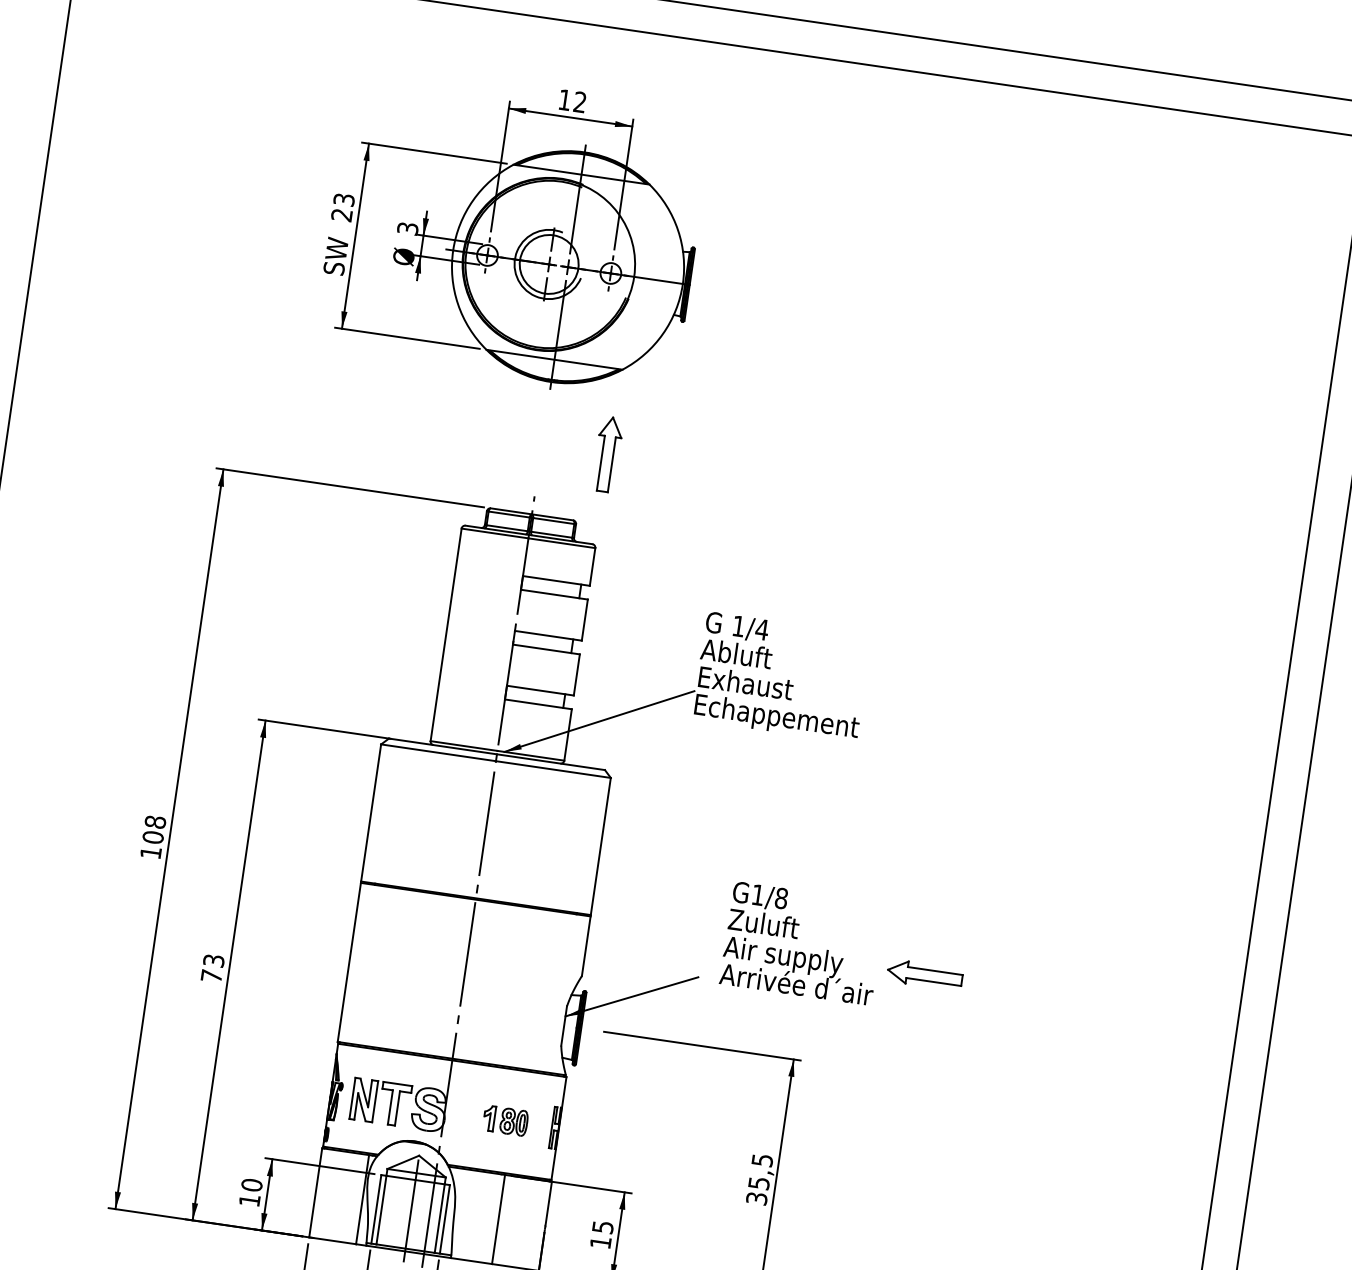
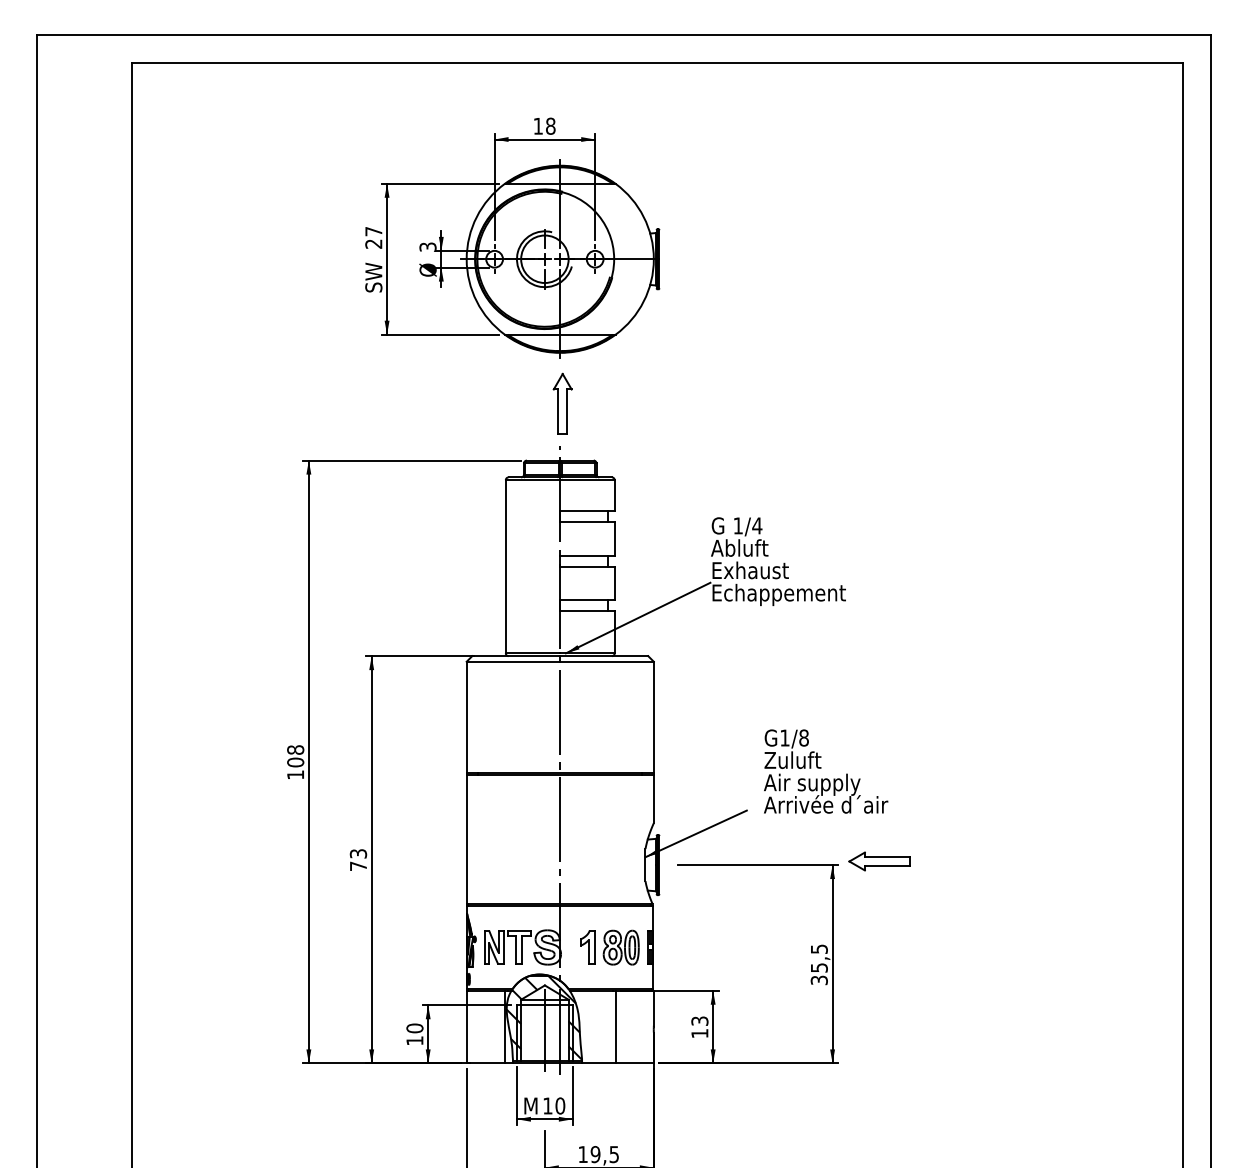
text: (580, 101) -> (550, 125), 12 -> 18
text: (343, 199) -> (373, 231), 23 -> 27
part: (607, 453) -> (562, 403), moved
part: (925, 975) -> (879, 861), moved
part: (505, 1120) -> (609, 947), size x1.67
hatch: (412, 1194) -> (544, 1017), added
text: (602, 1226) -> (699, 1020), 15 -> 13

